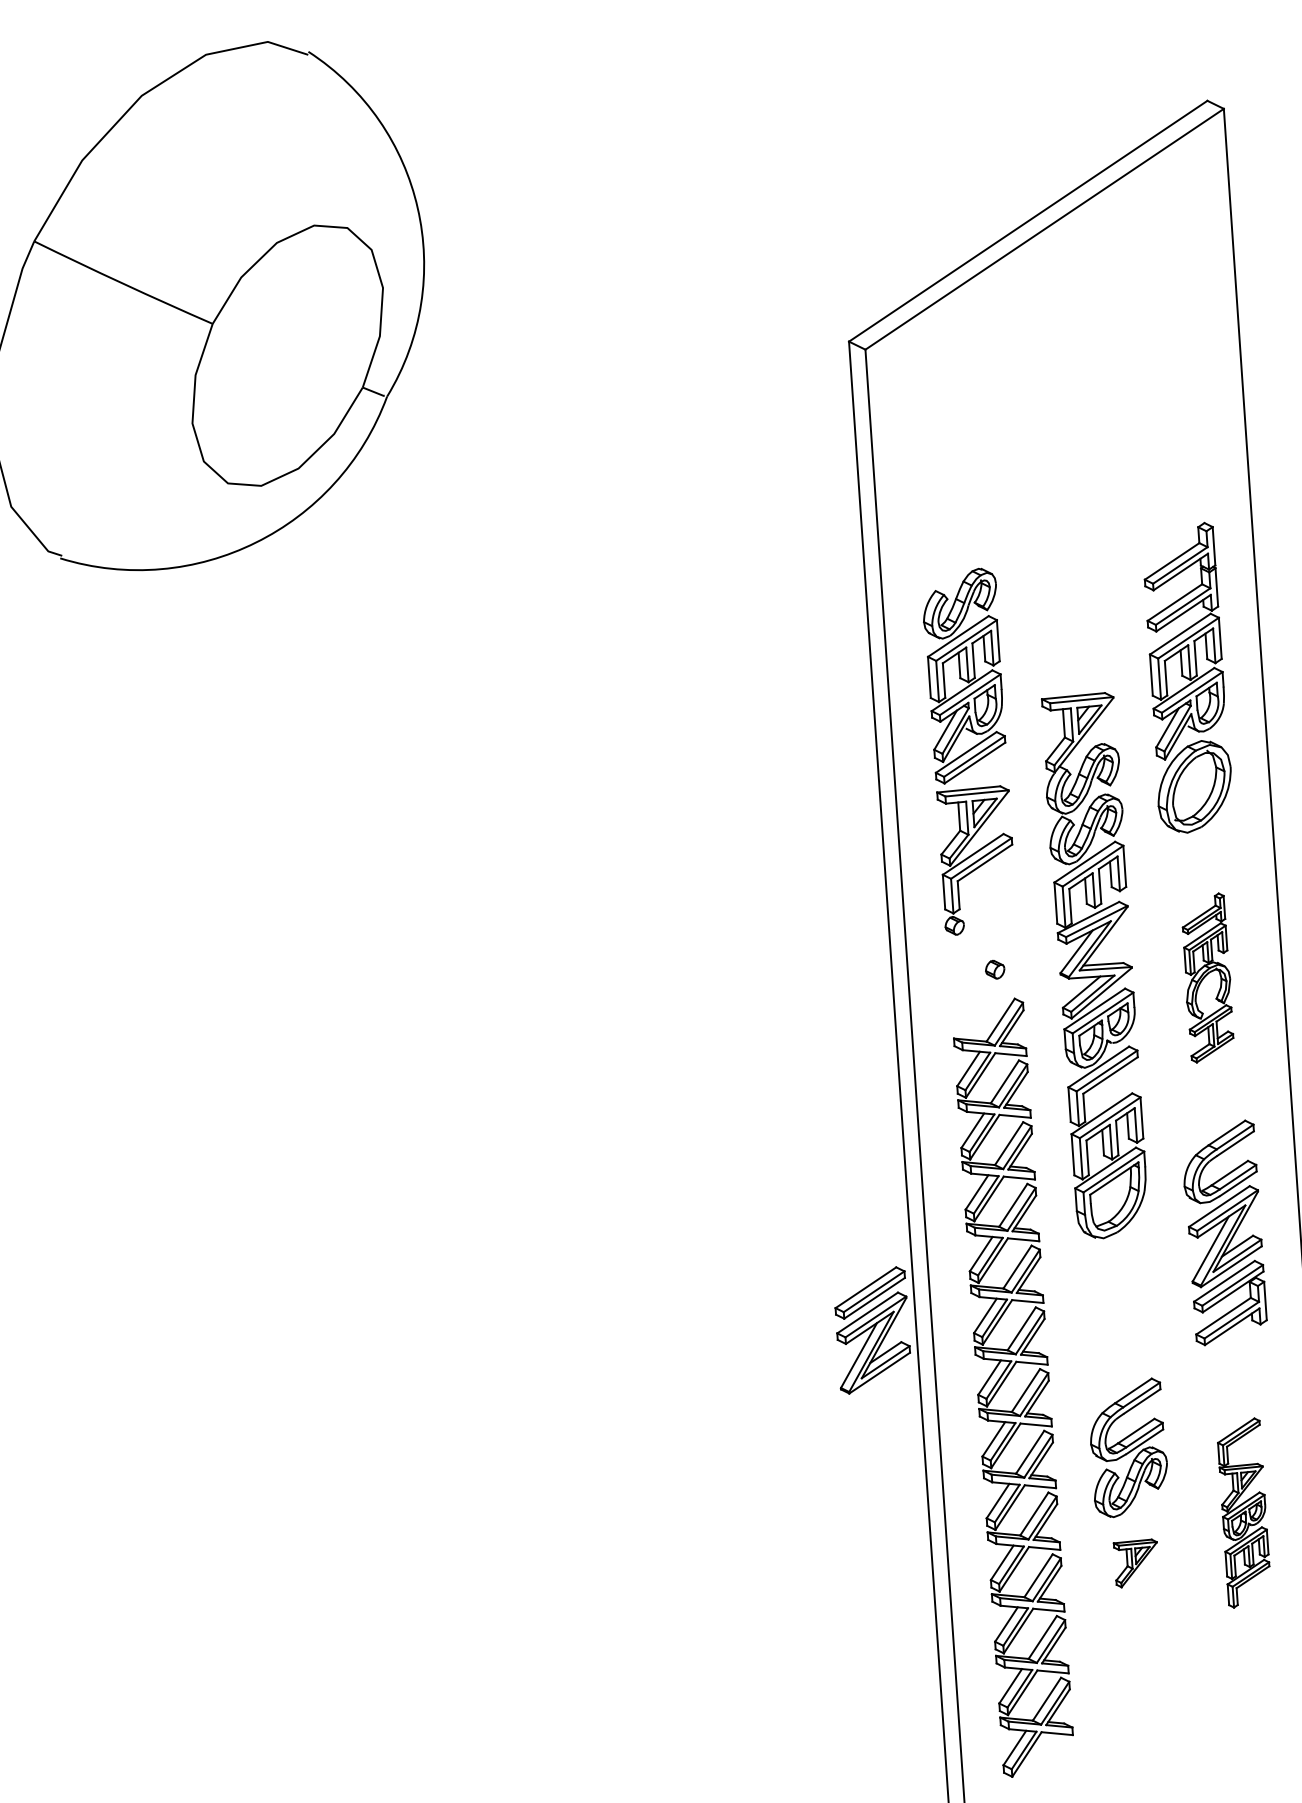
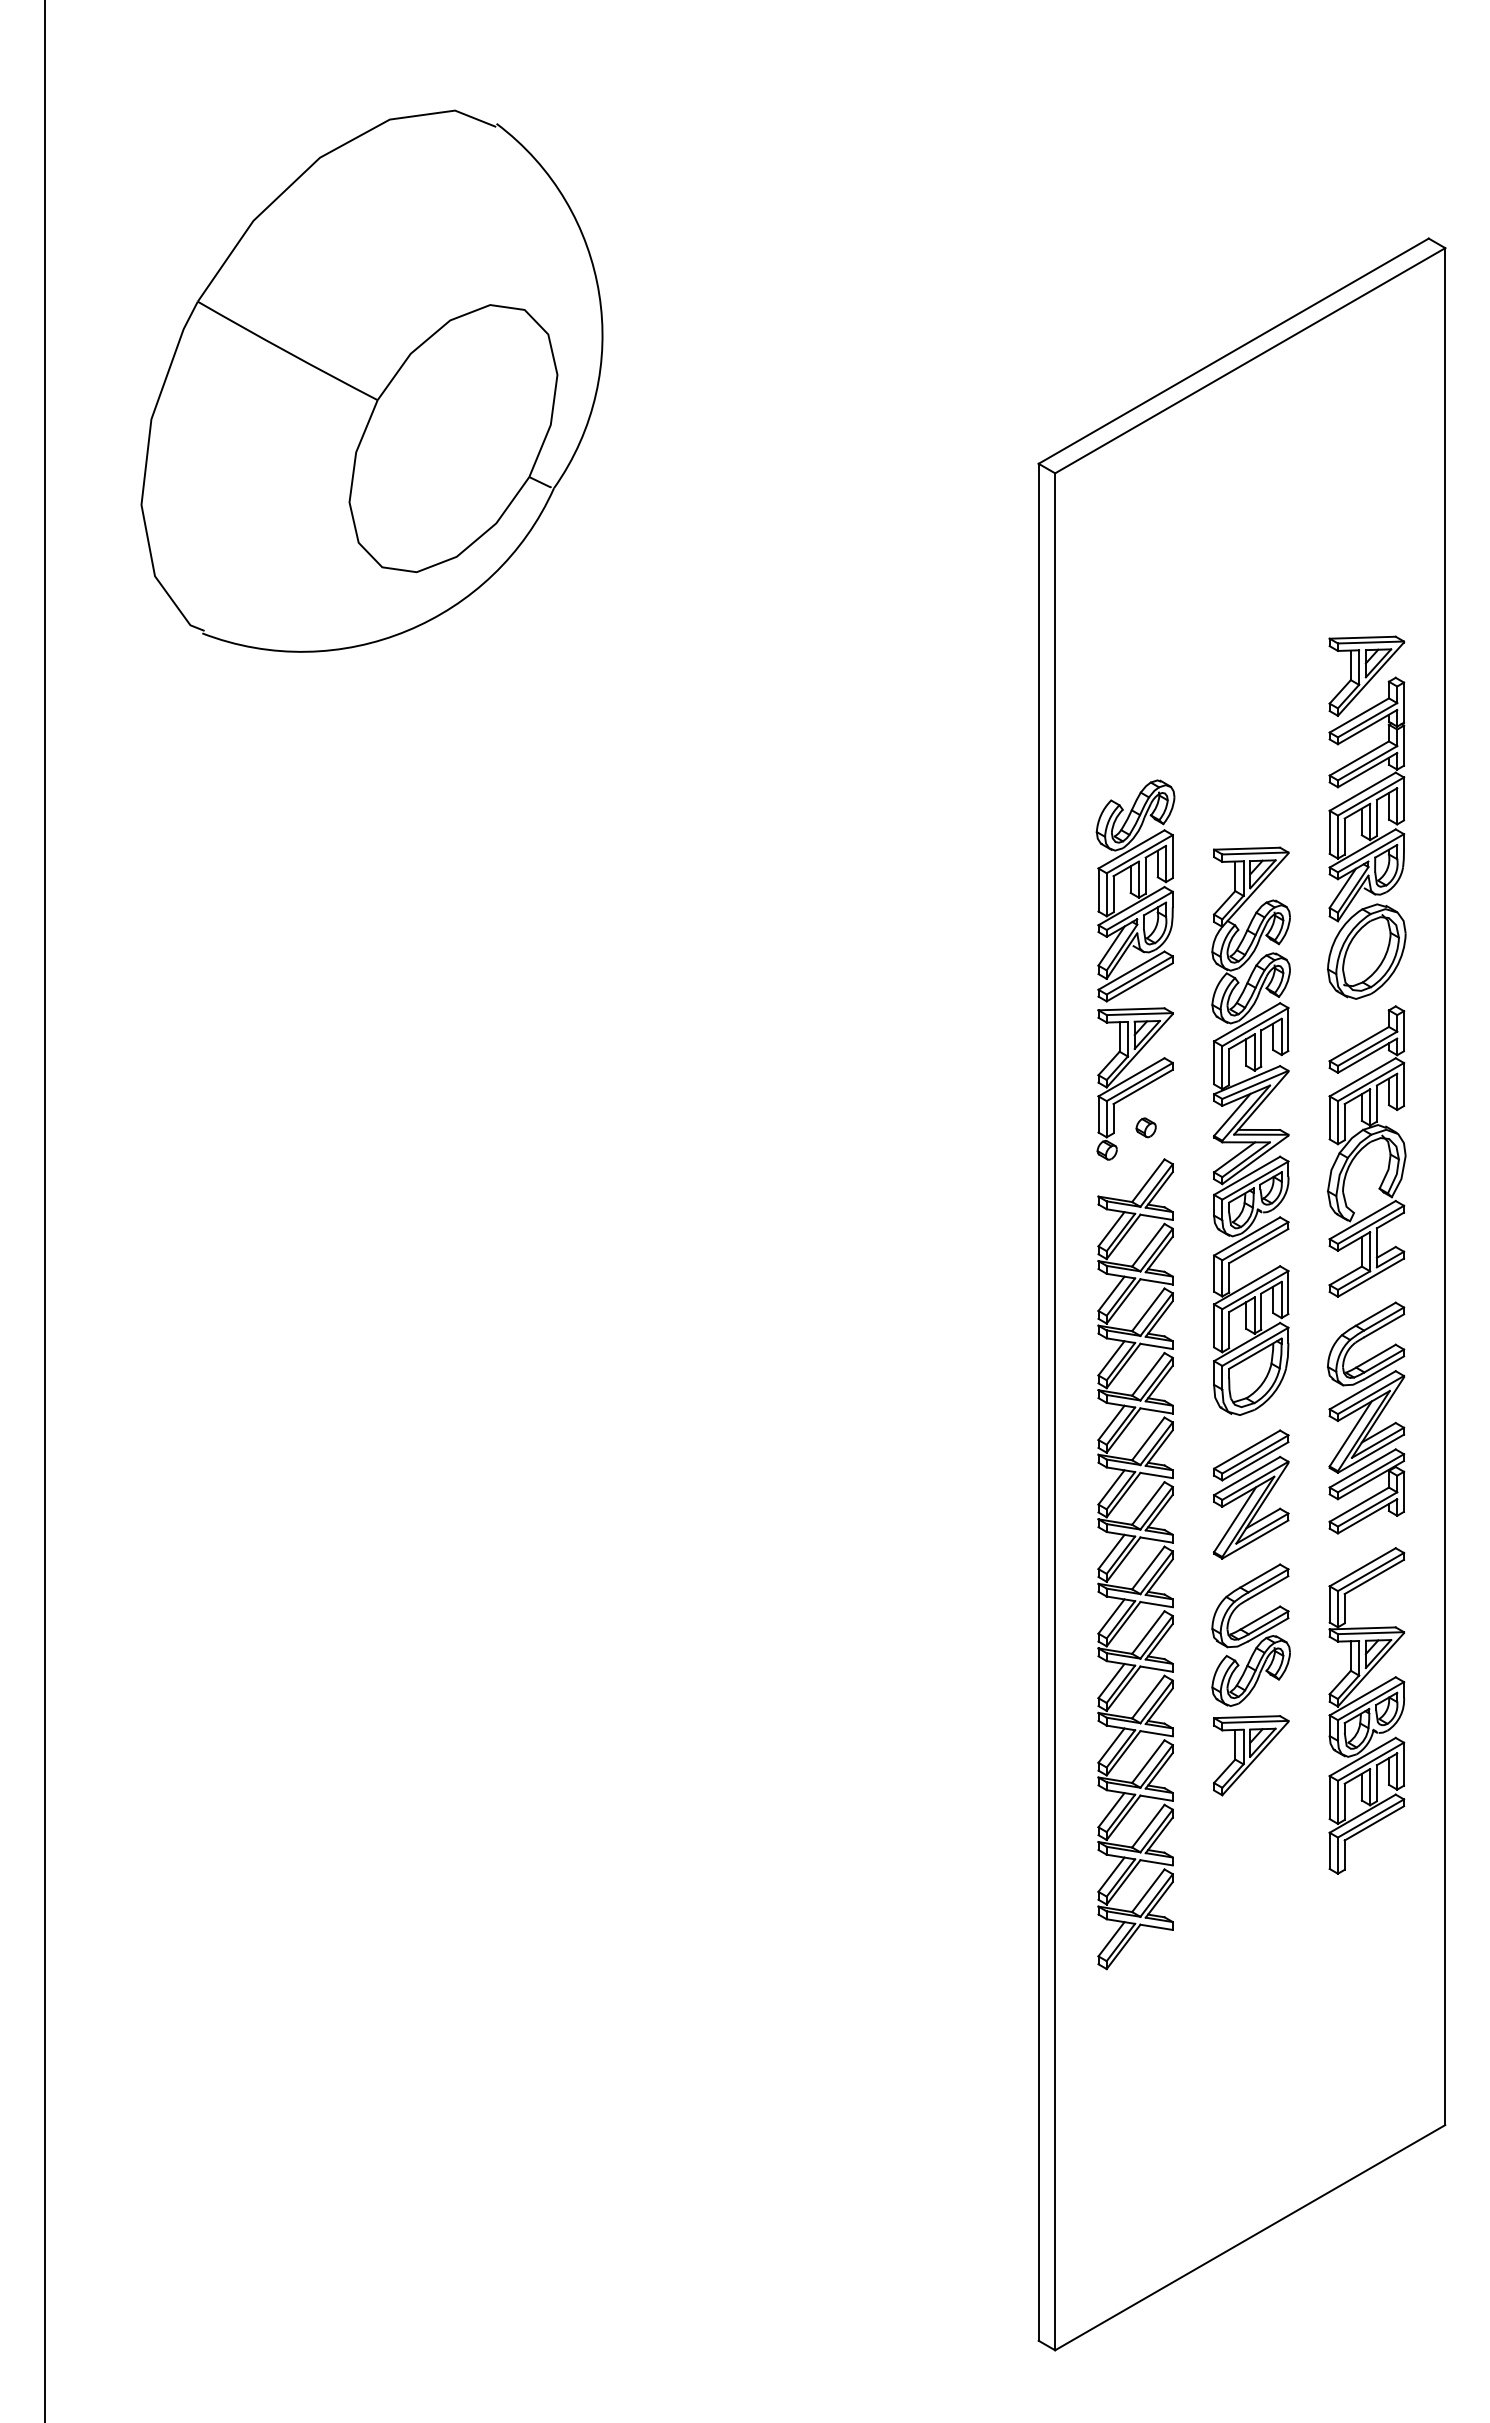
part: (1176, 522) -> (1366, 675), added
part: (969, 751) -> (1135, 969), moved
part: (1207, 977) -> (1366, 1151), size x1.67
part: (873, 1330) -> (1251, 1494), moved
part: (1243, 1512) -> (1366, 1710), size x1.67
part: (1136, 1563) -> (1251, 1755), size x1.67

